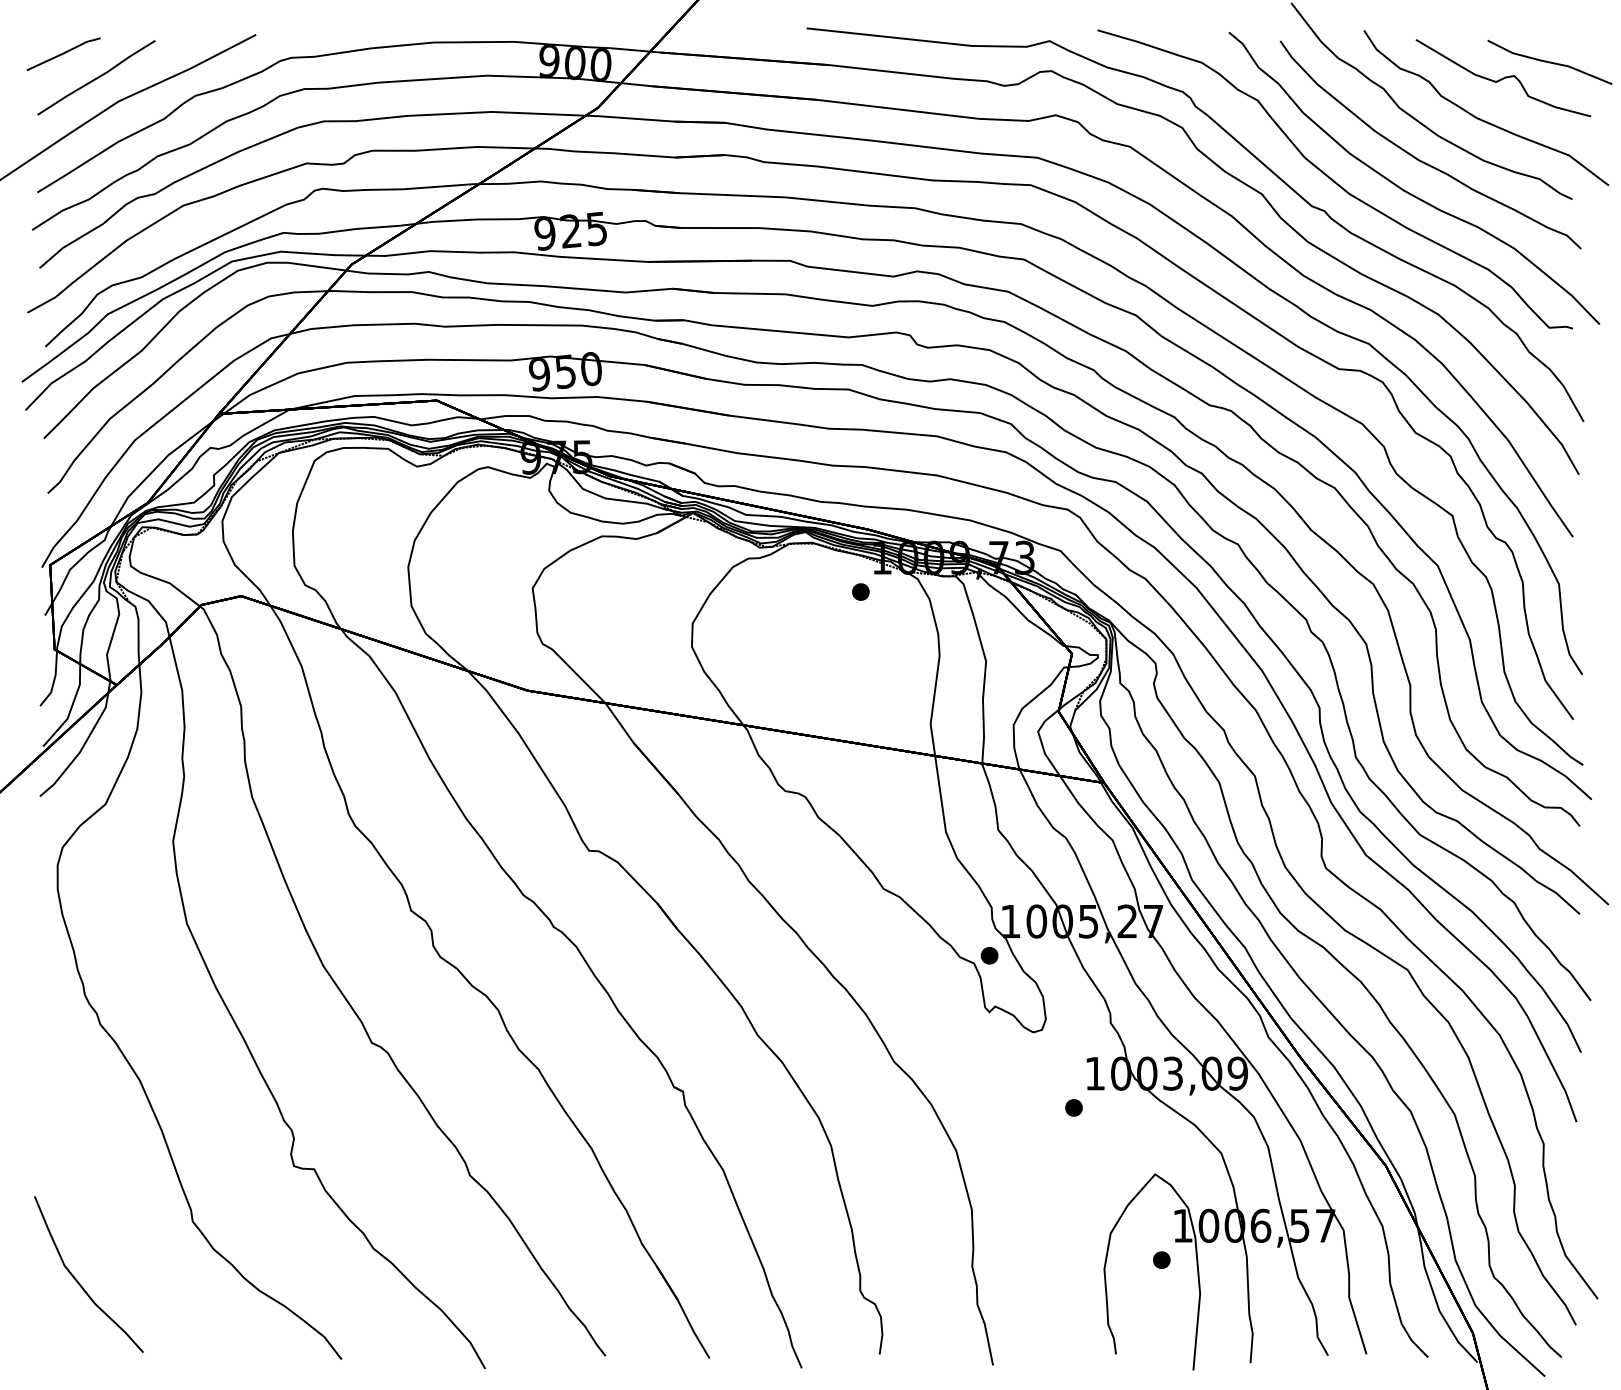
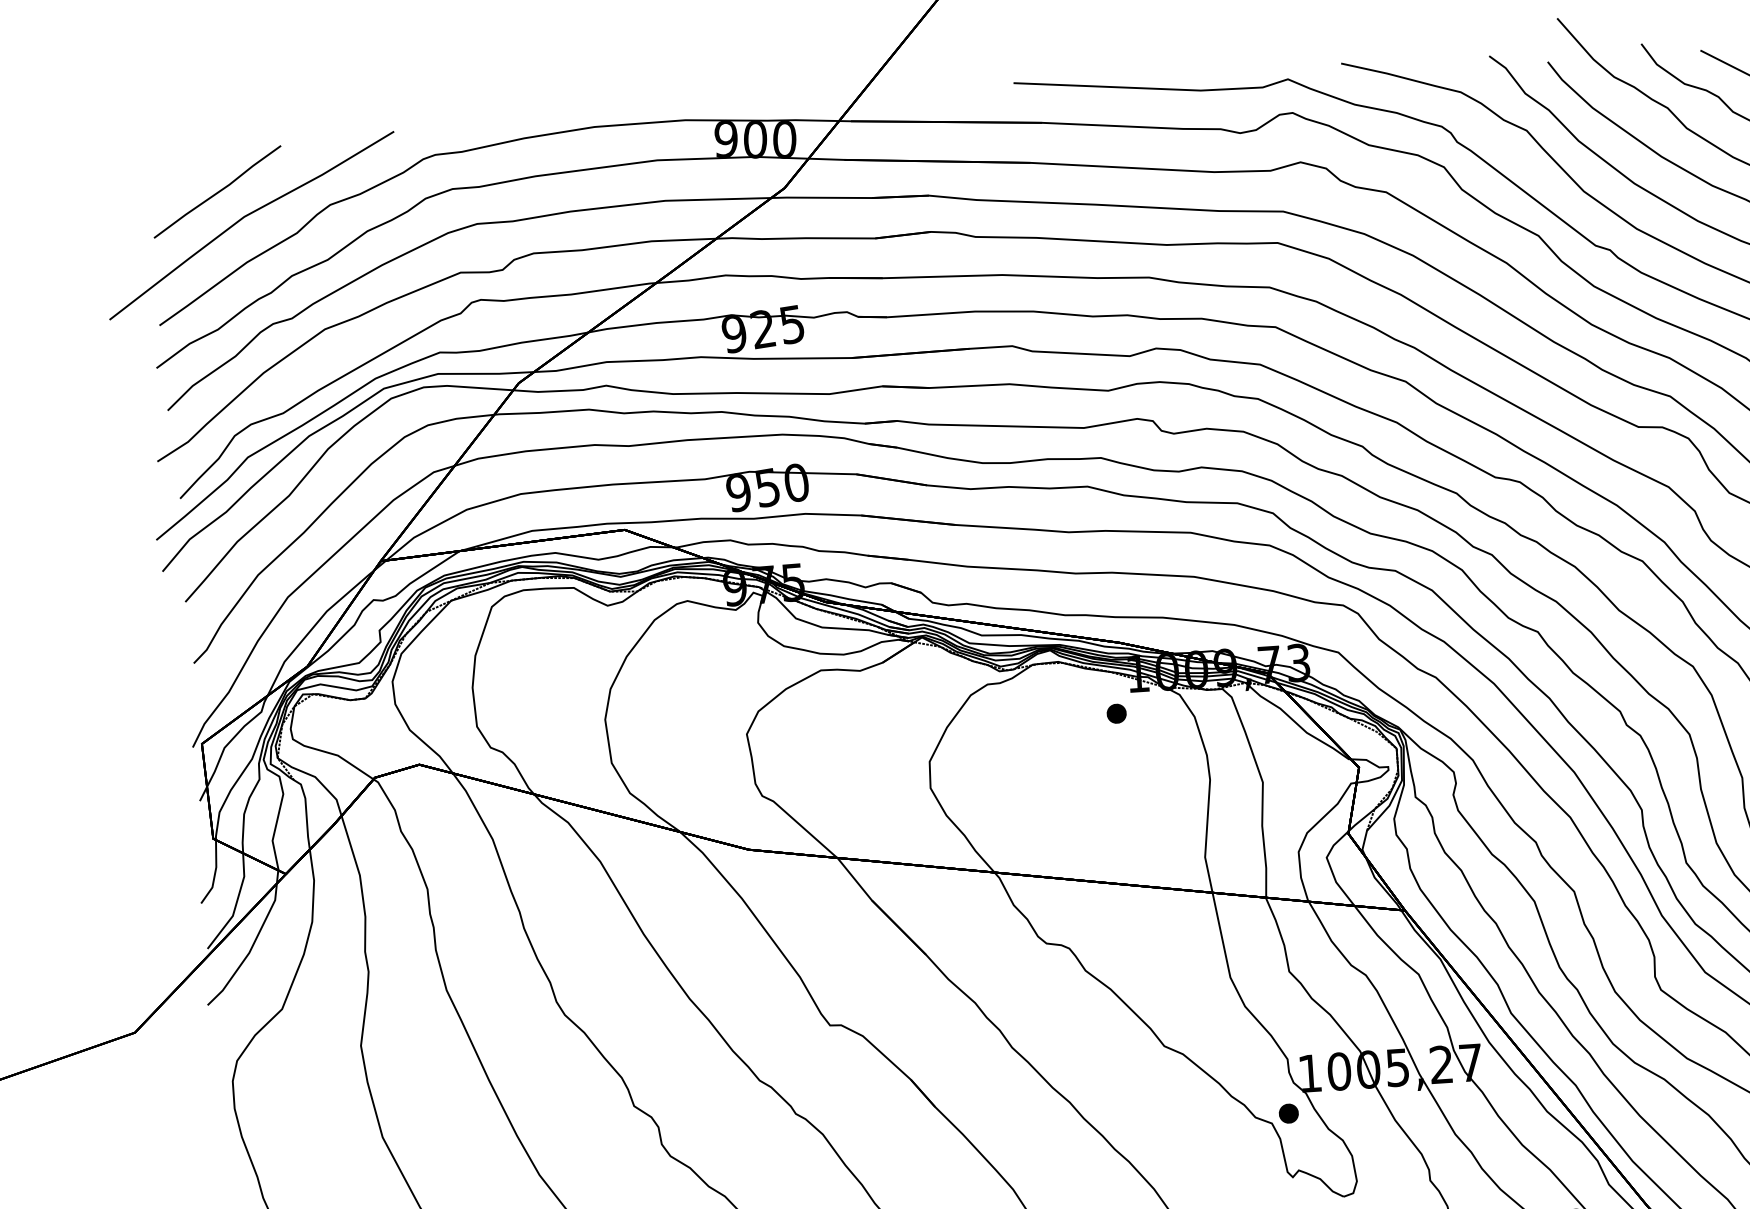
line: (63, 53) -> (178, 167), removed

